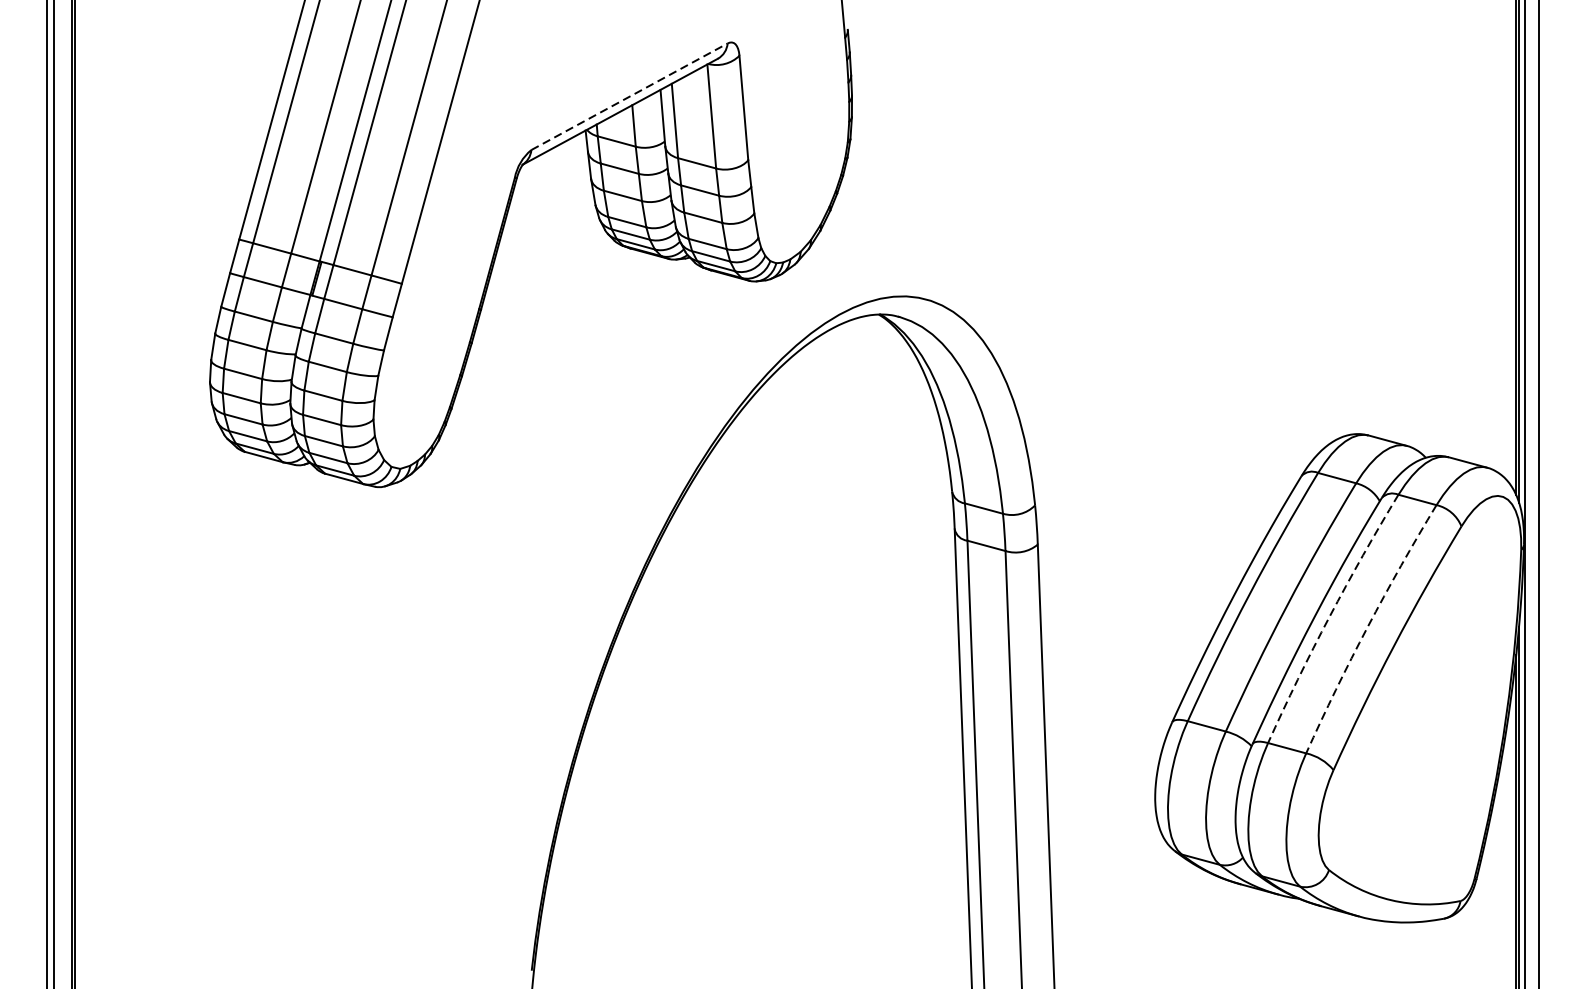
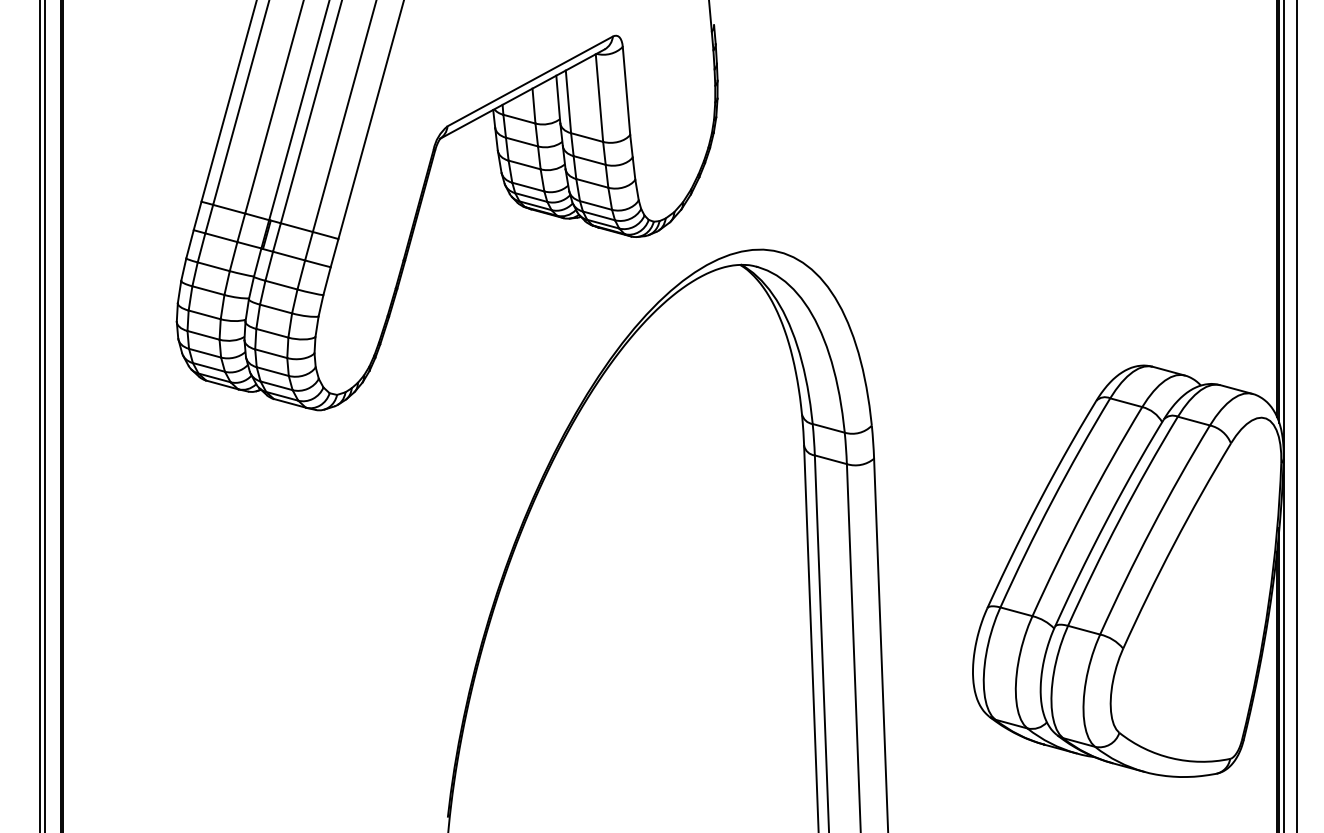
line: (629, 96) -> (530, 81), dashed -> solid
arc: (1329, 616) -> (1119, 519), dashed -> solid
arc: (1367, 627) -> (1151, 528), dashed -> solid

